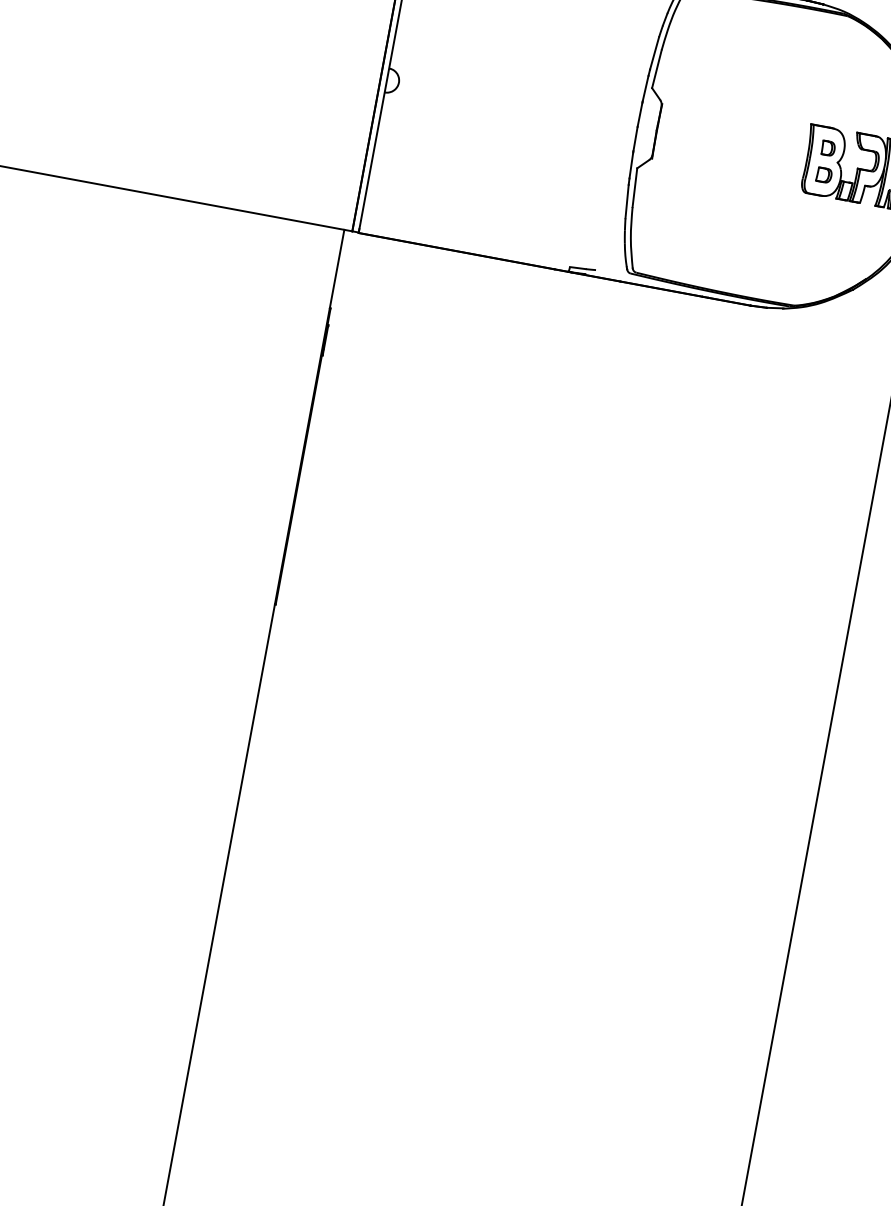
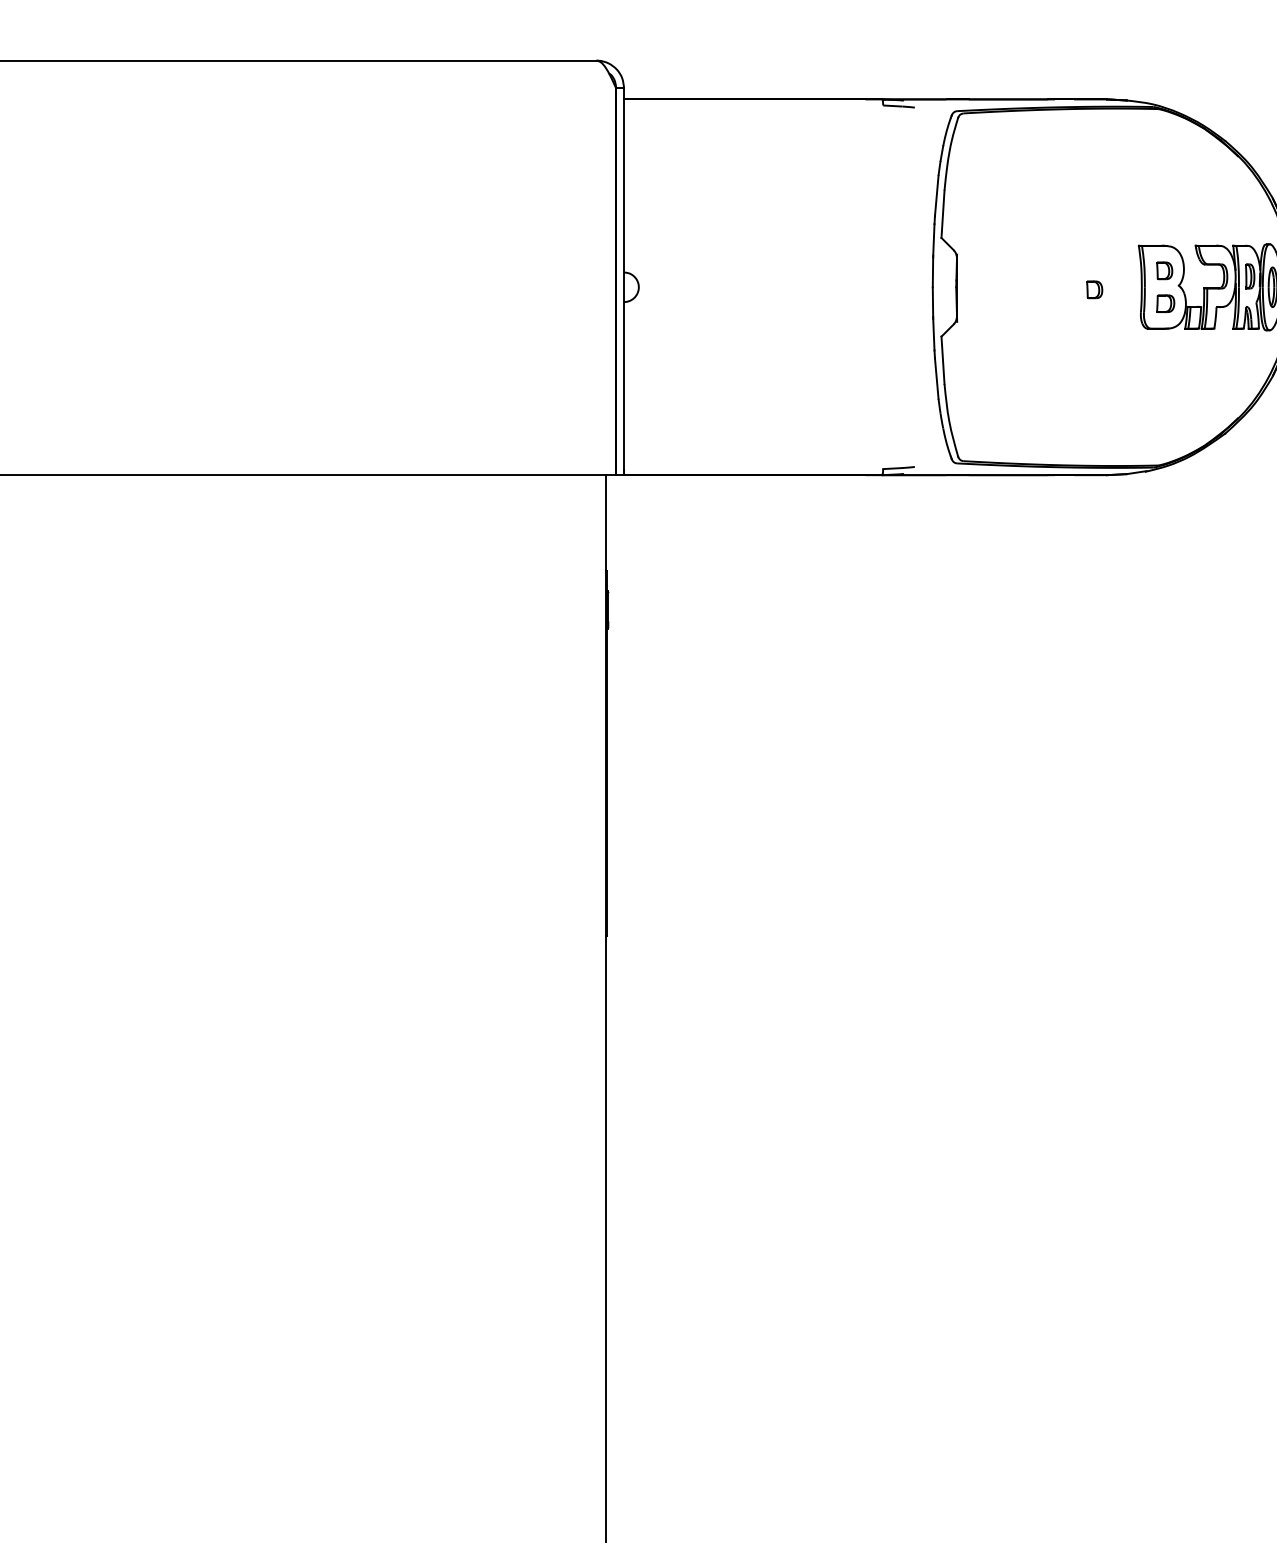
part: (768, 153) -> (1094, 289), added

